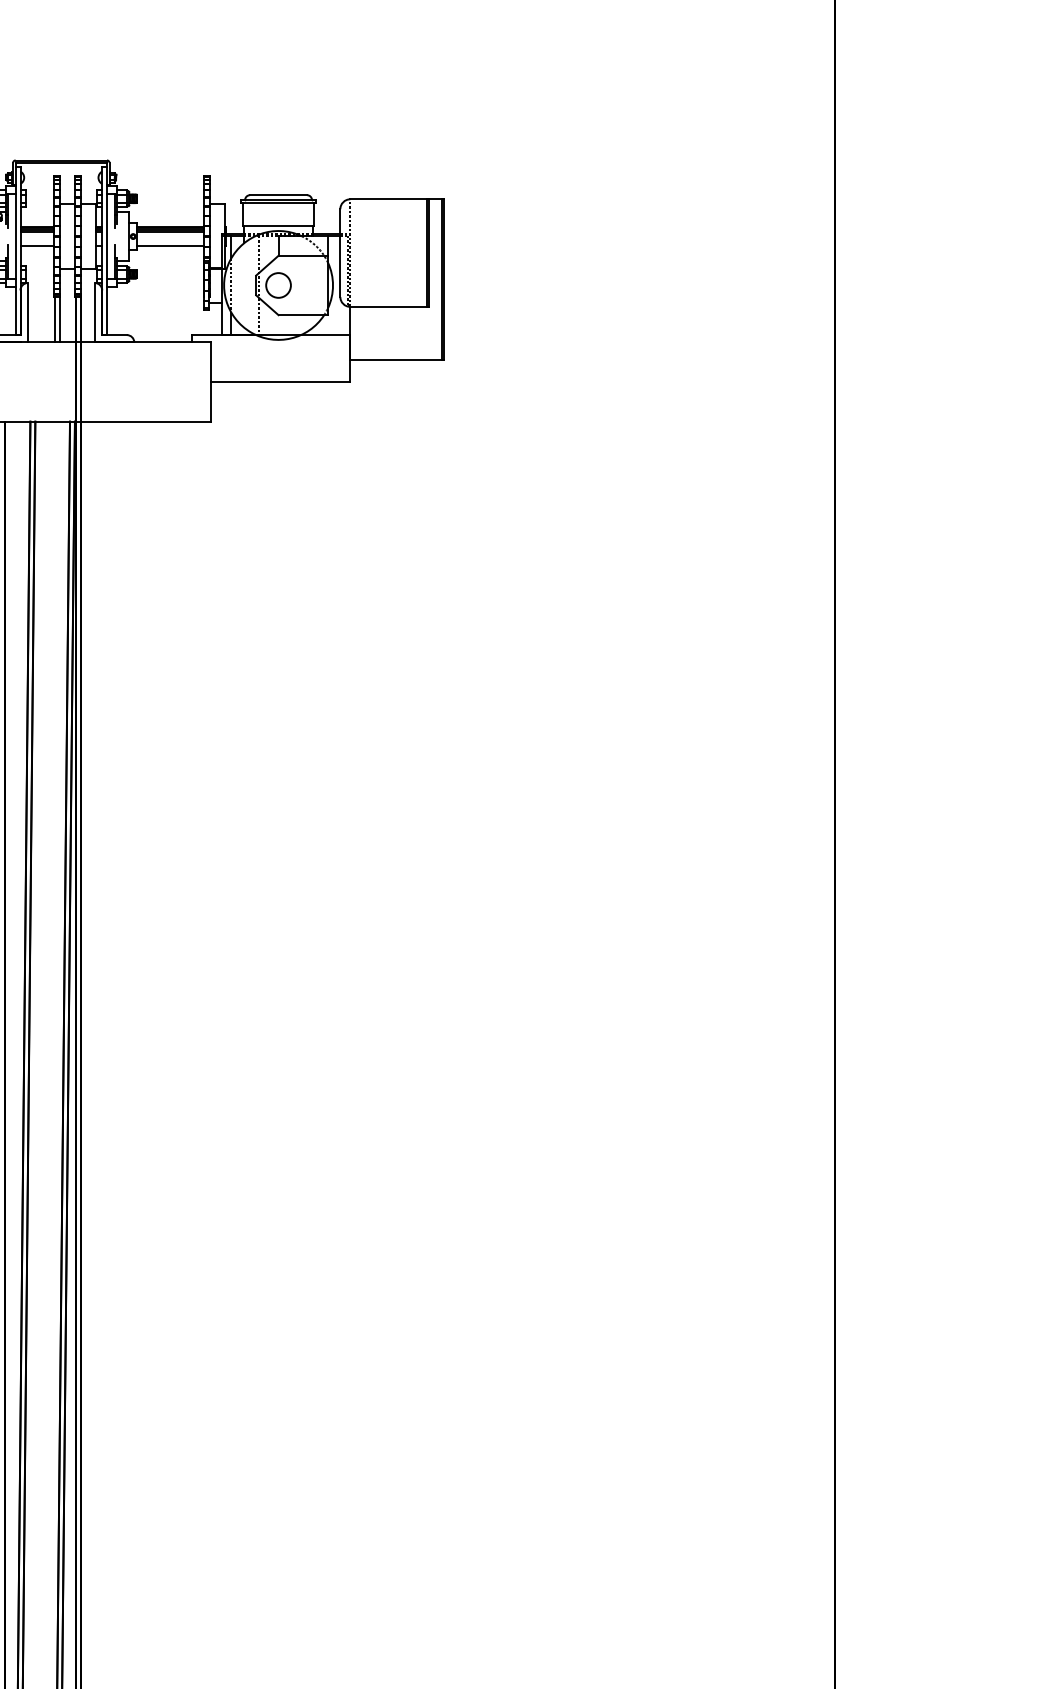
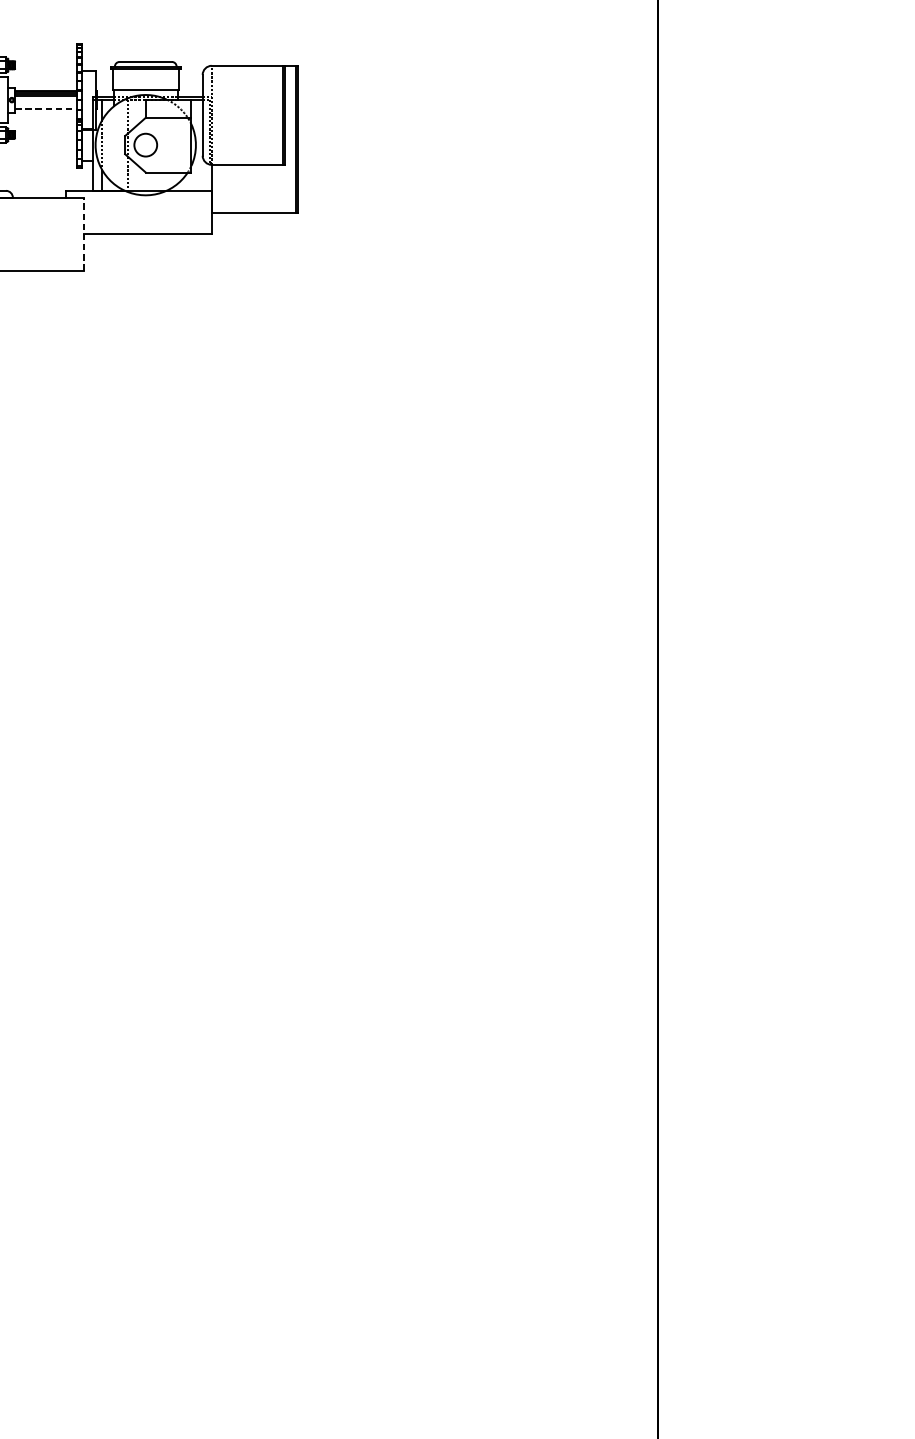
line: (170, 246) -> (46, 109), solid -> dashed
line: (211, 382) -> (83, 234), solid -> dashed

